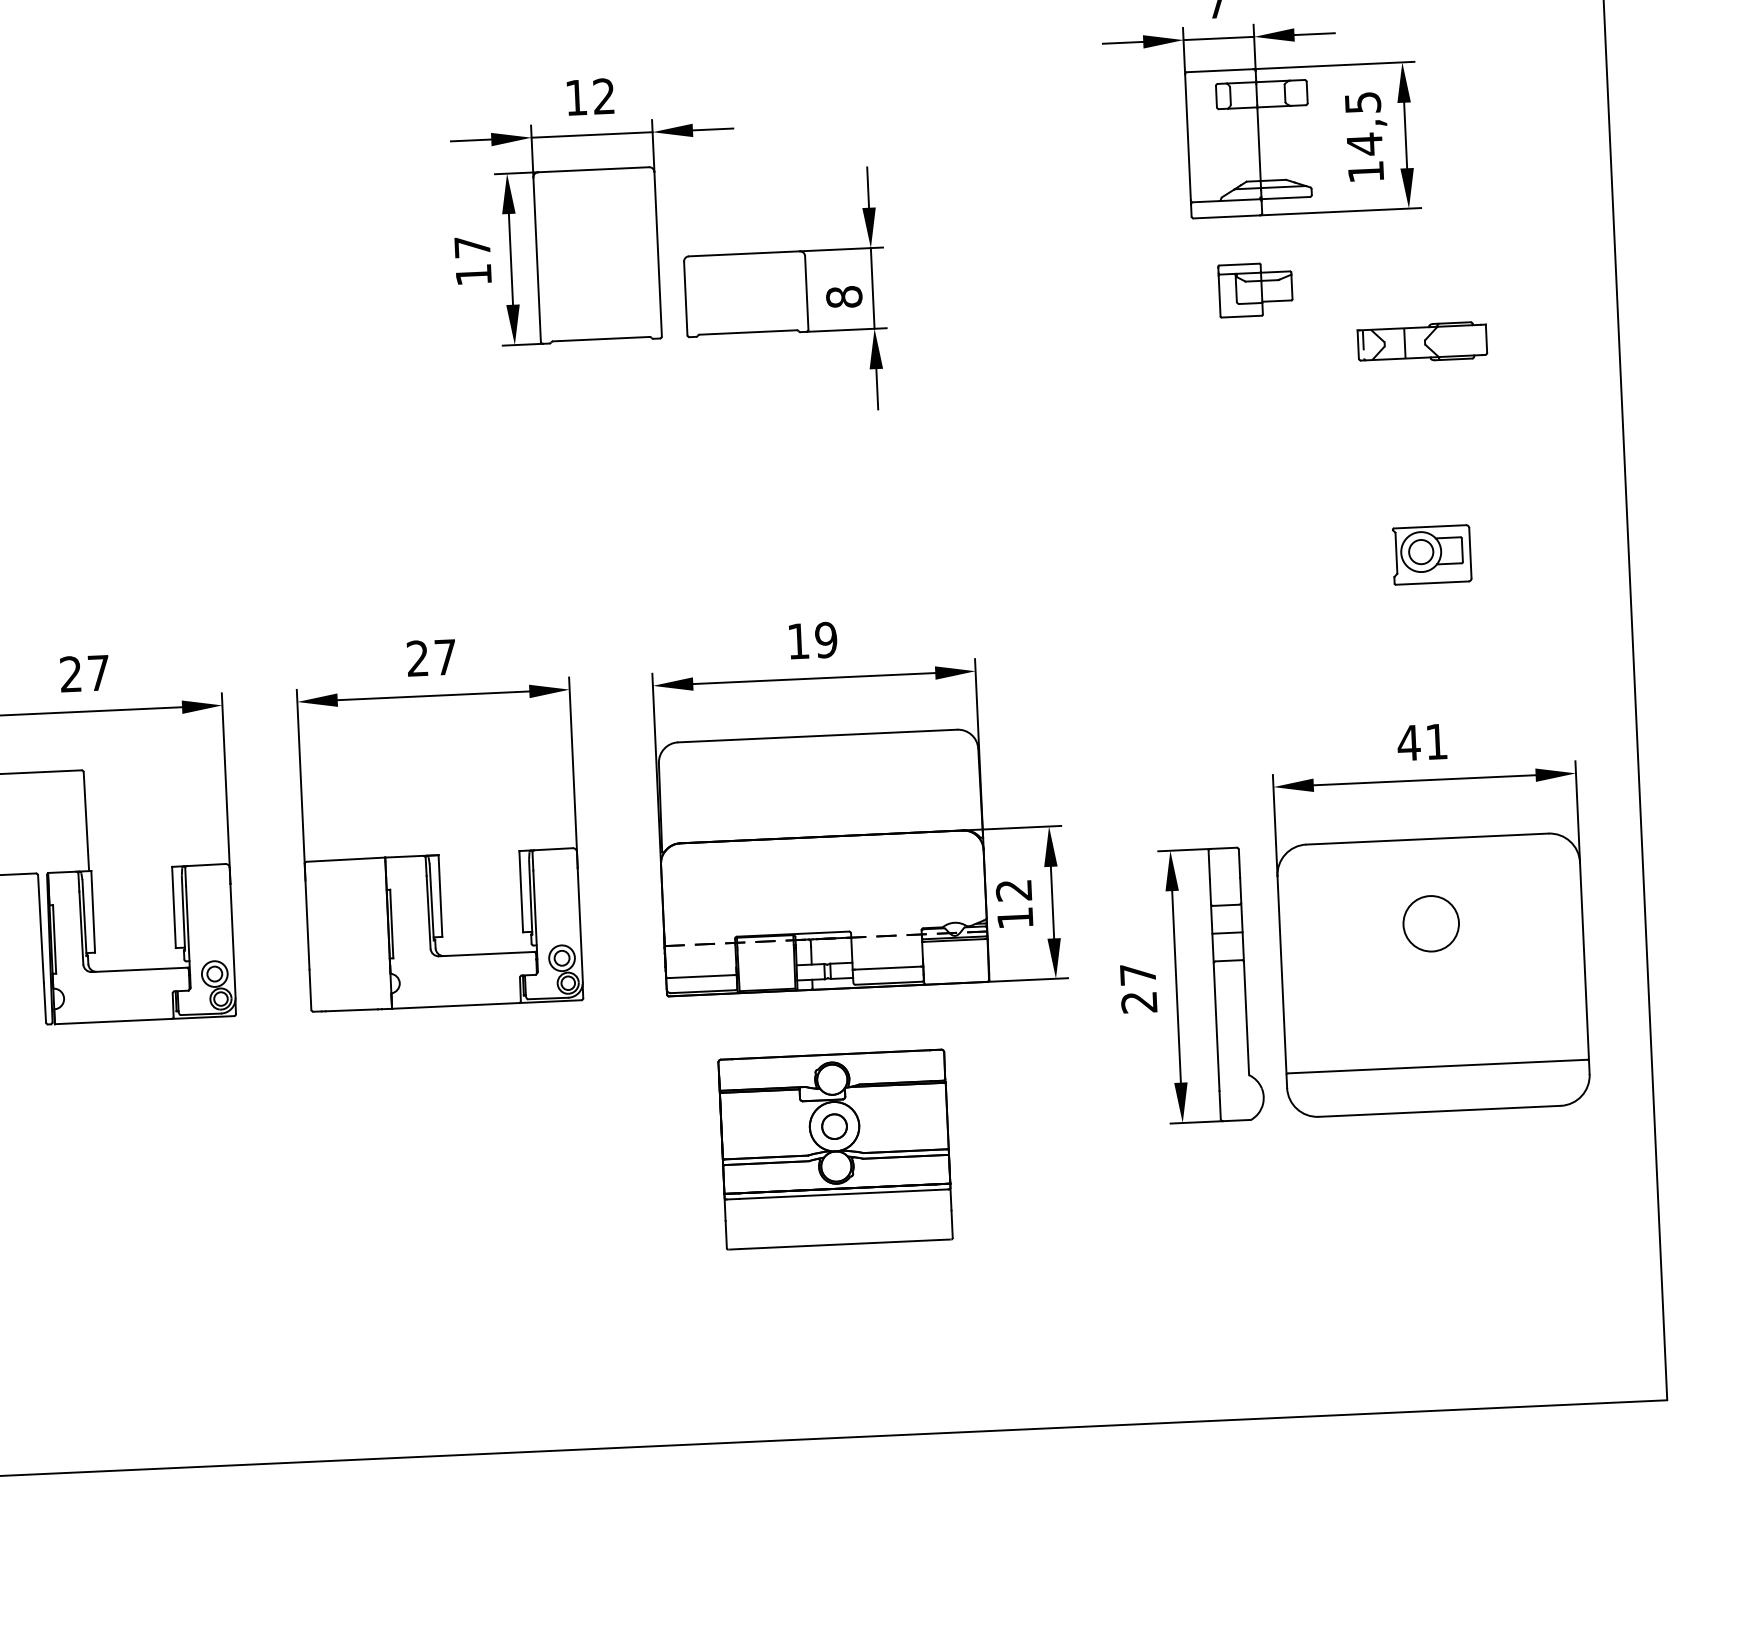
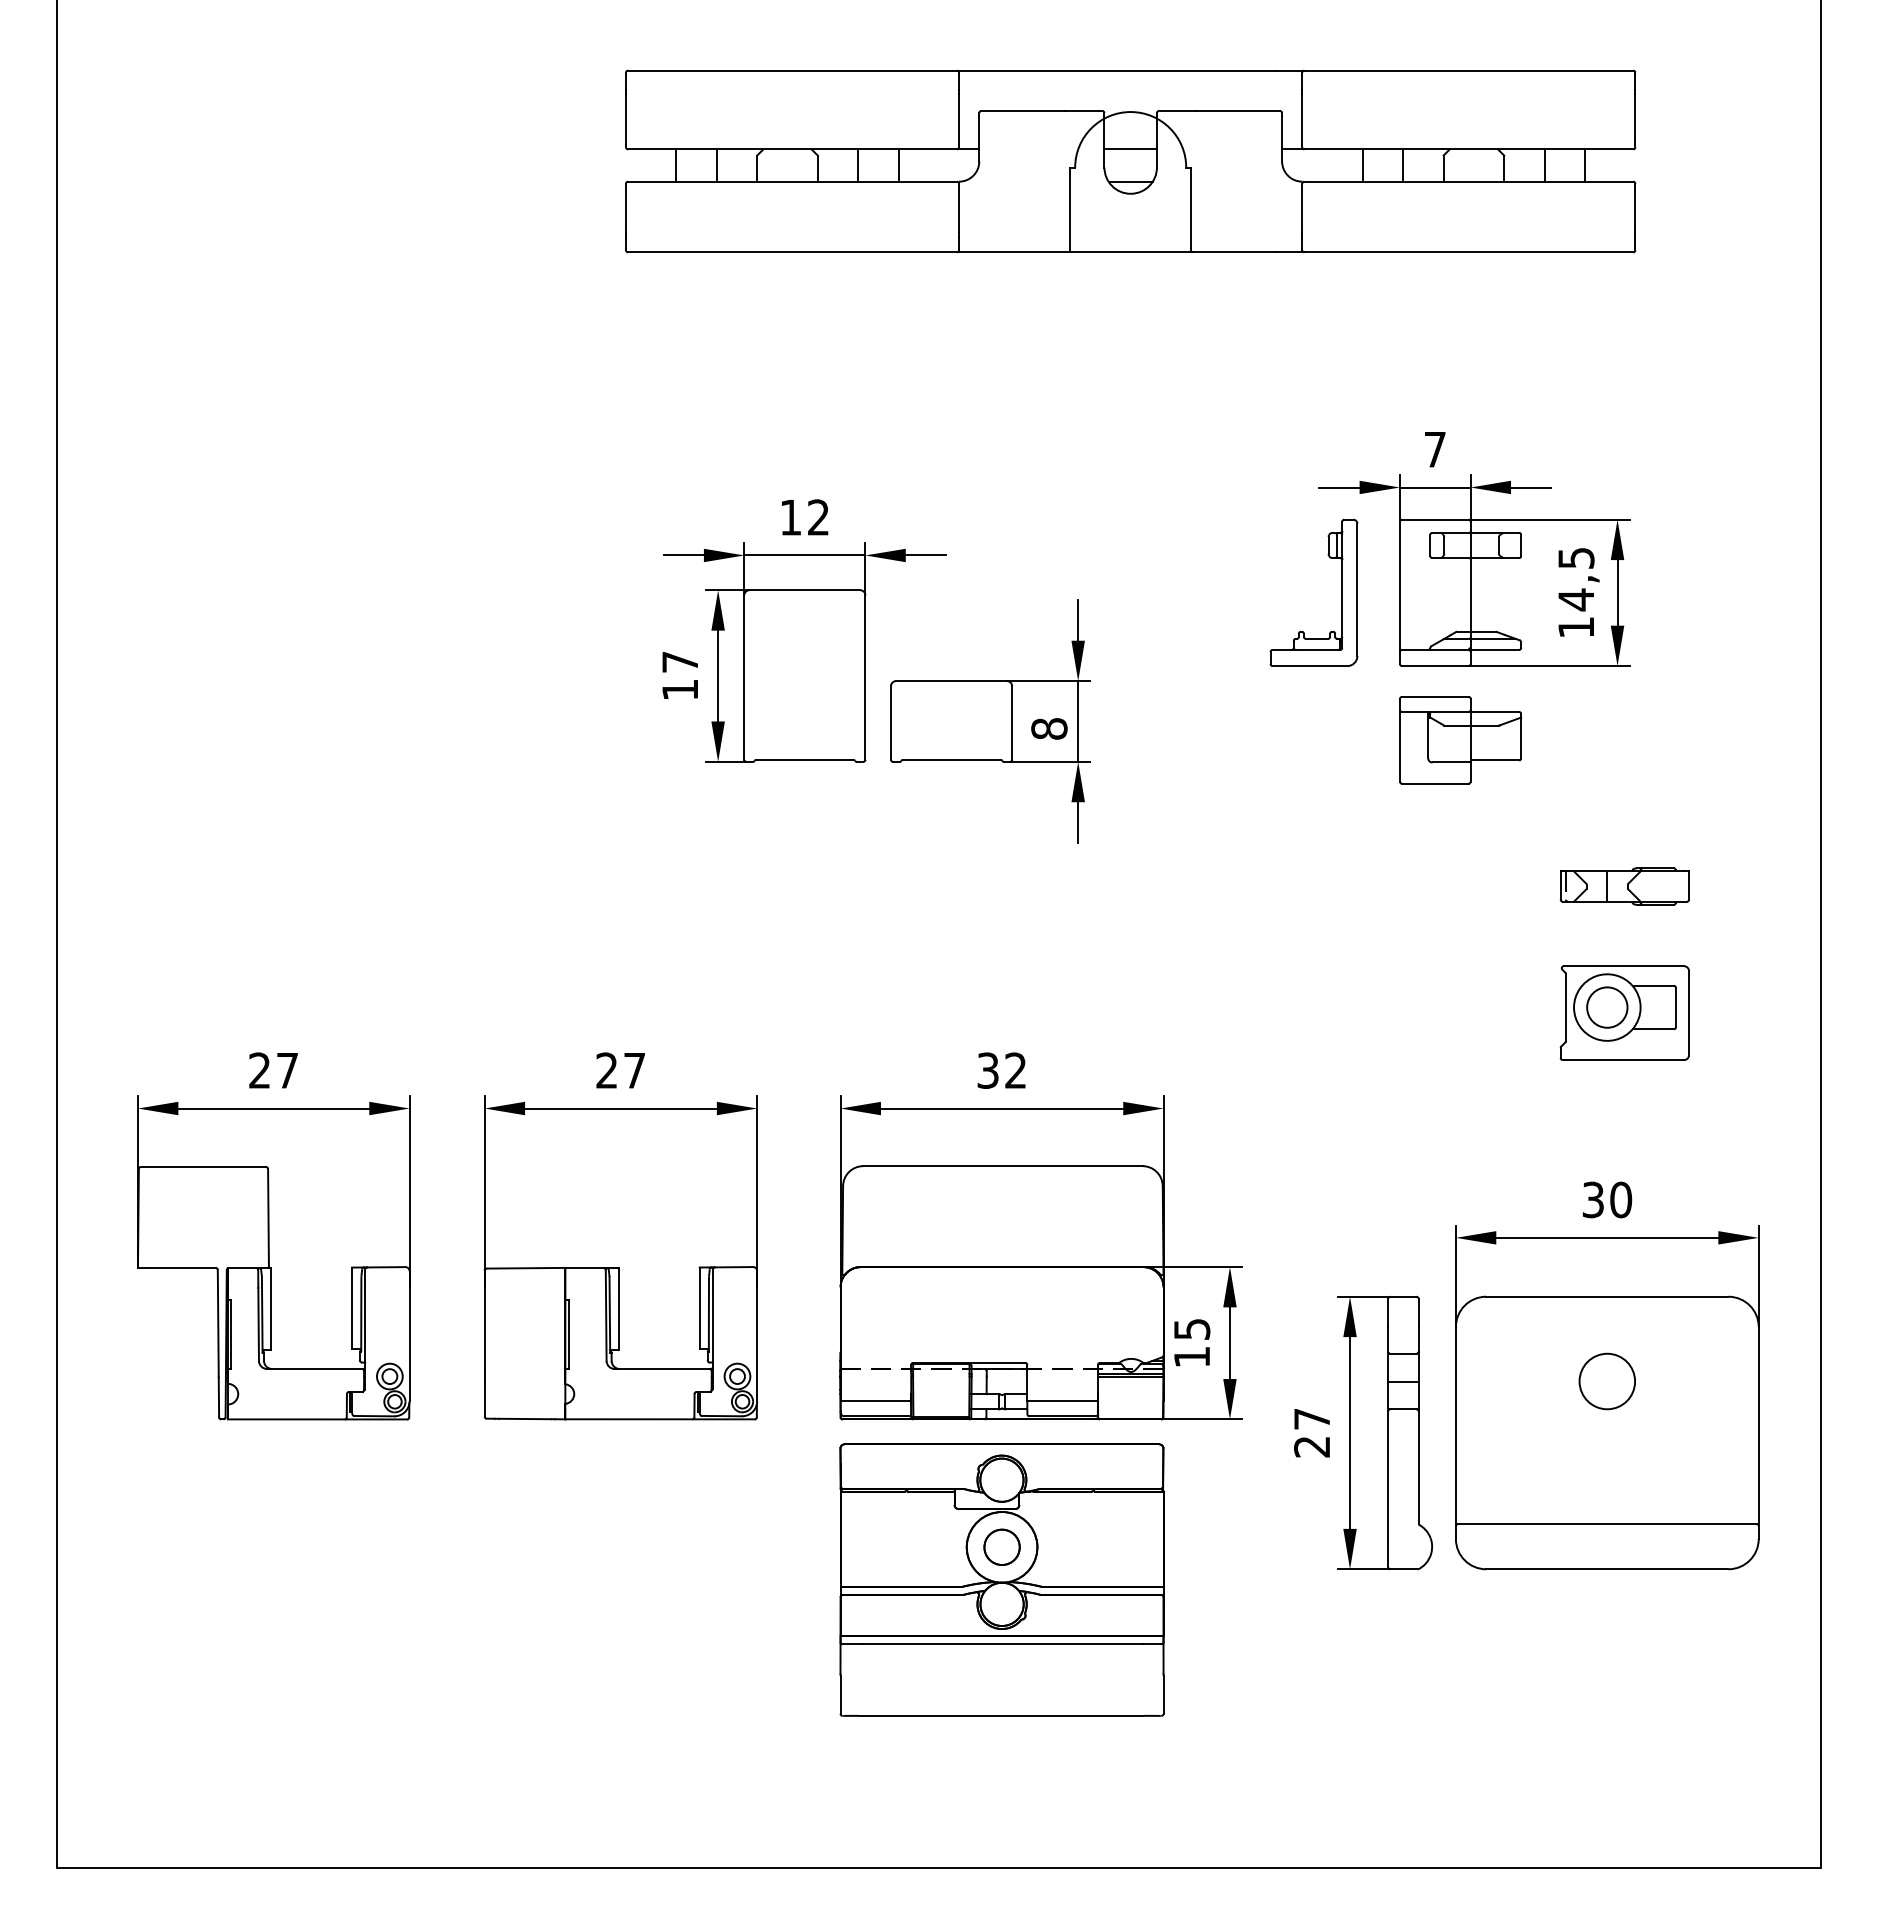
part: (1129, 147) -> (1341, 592), added
part: (1255, 290) -> (1460, 740), size x1.67
part: (1422, 342) -> (1624, 886), moved
part: (1431, 554) -> (1624, 1012), size x1.67
text: (811, 640) -> (1001, 1070), 19 -> 32
text: (1422, 741) -> (1606, 1199), 41 -> 30
text: (1013, 890) -> (1191, 1329), 12 -> 15
part: (835, 1149) -> (1001, 1579), size x1.43

